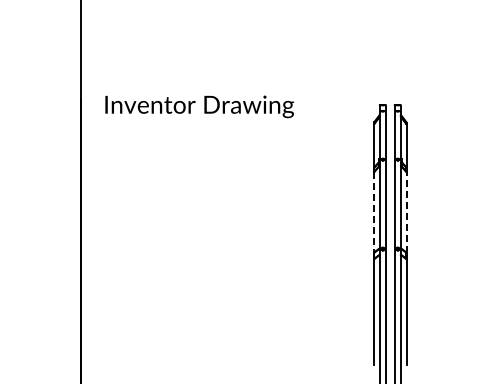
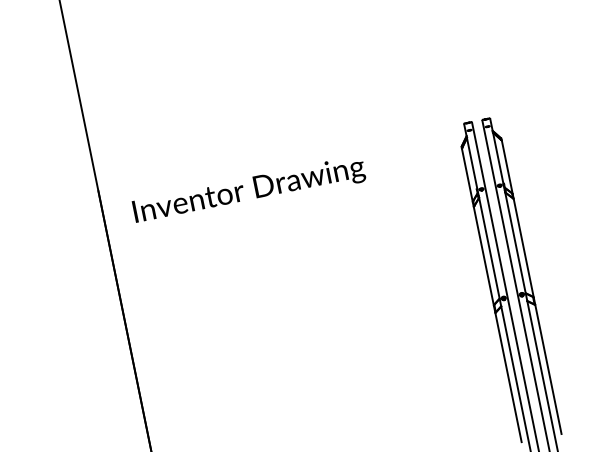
text: (199, 106) -> (249, 190), moved
line: (373, 212) -> (483, 256), dashed -> solid
line: (406, 212) -> (523, 248), dashed -> solid

